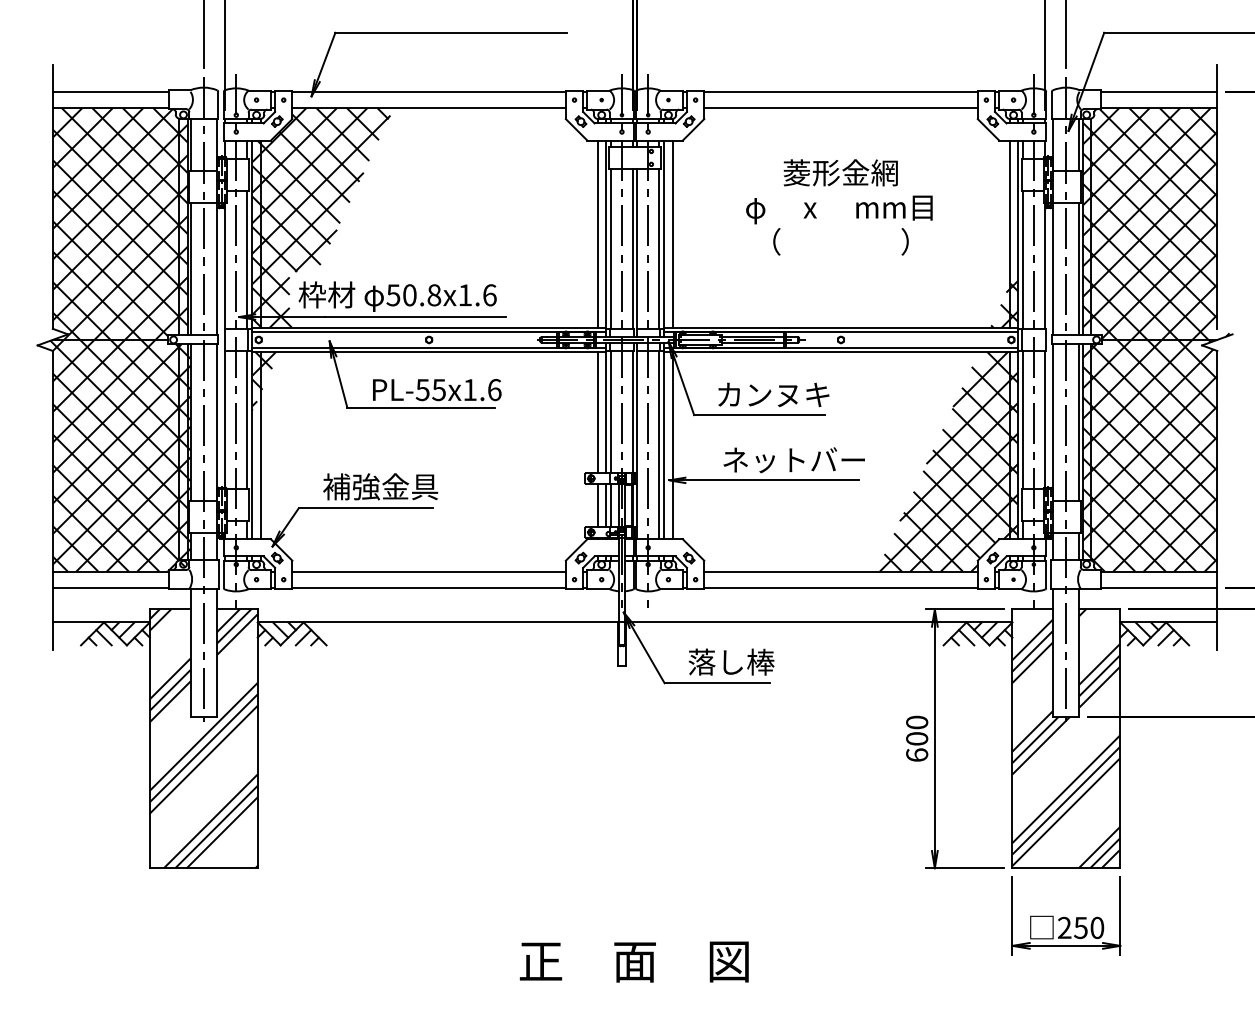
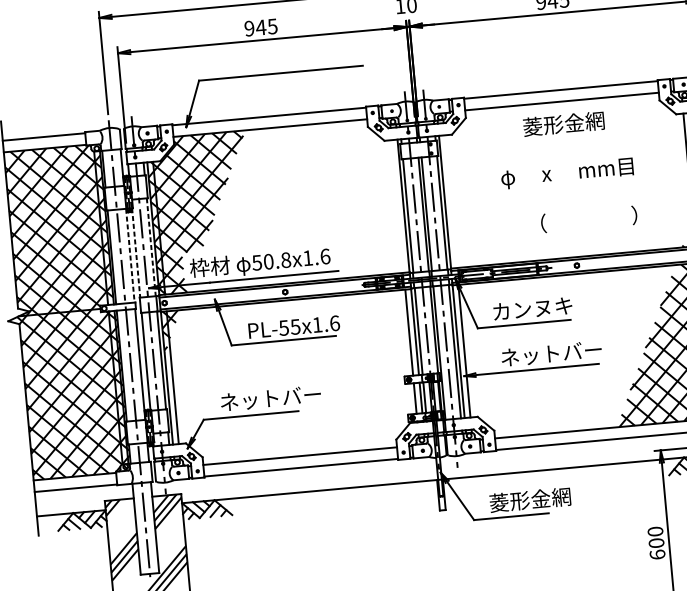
text: (840, 172) -> (563, 123), moved
line: (597, 234) -> (397, 206), removed
line: (672, 234) -> (450, 201), removed
text: (840, 241) -> (588, 219), moved
line: (247, 260) -> (151, 247), solid -> dashed
line: (225, 266) -> (136, 253), solid -> dashed
line: (216, 269) -> (130, 255), solid -> dashed
text: (394, 486) -> (270, 398), 補強金具 -> ネットバー
text: (745, 661) -> (530, 499), 落し棒 -> 菱形金網

